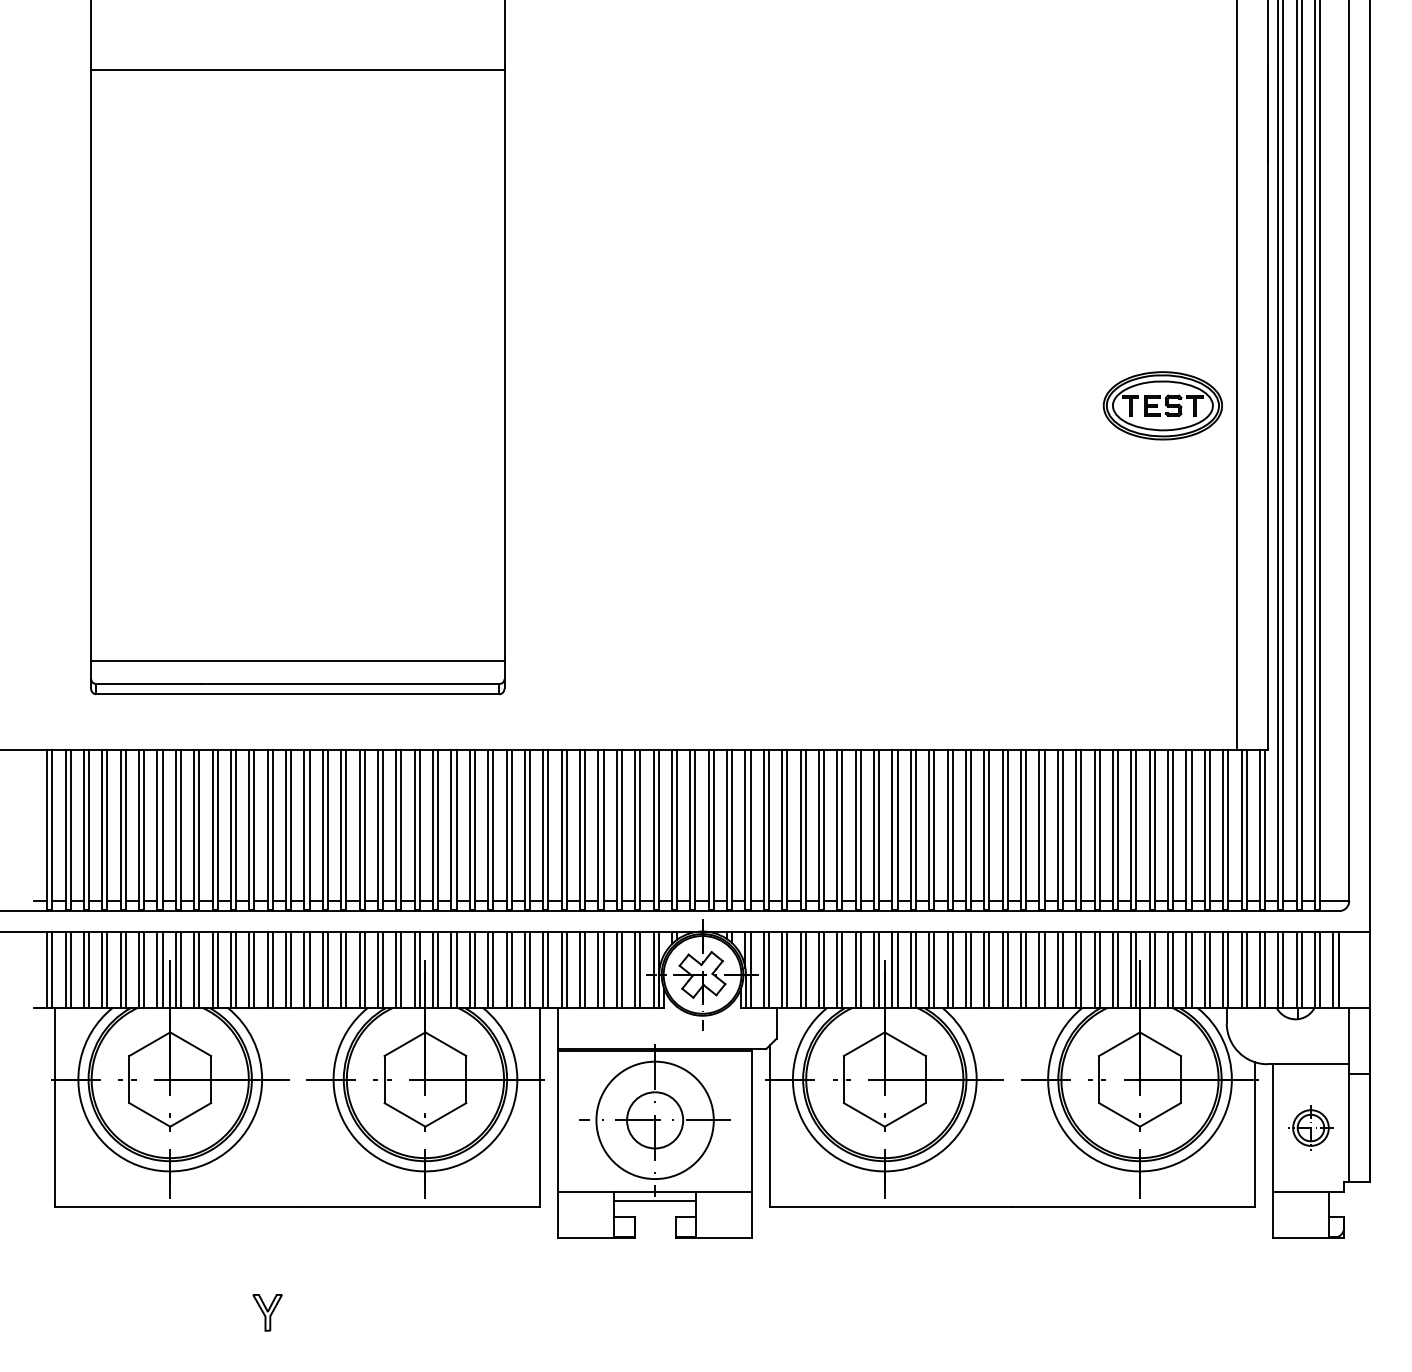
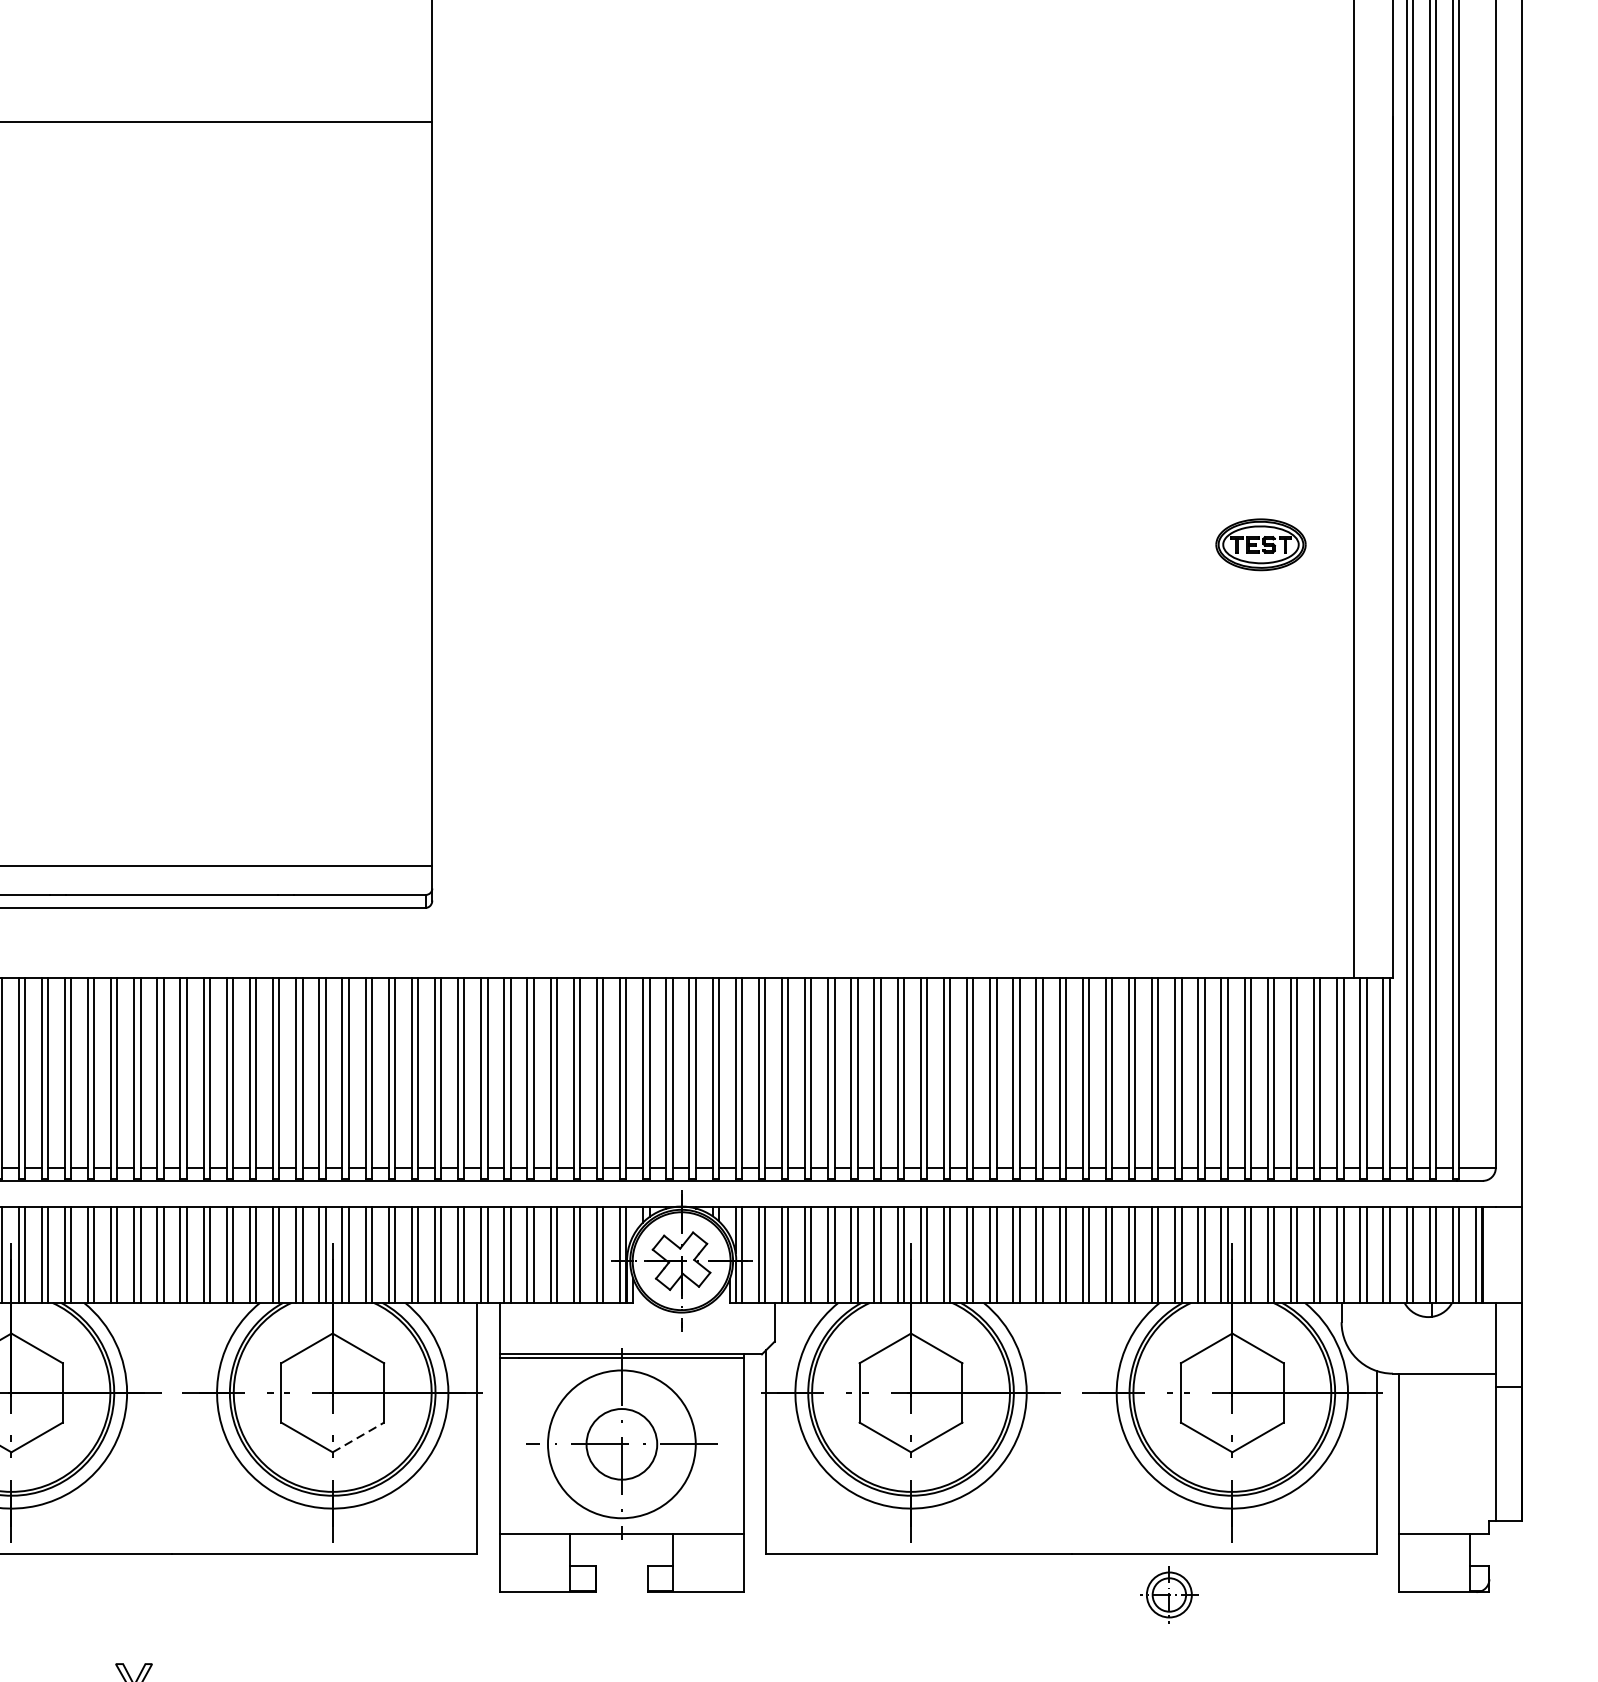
part: (1162, 405) -> (1260, 544), size x0.6
line: (445, 1114) -> (357, 1436), solid -> dashed
part: (1310, 1127) -> (1168, 1594), moved
line: (654, 1201) -> (621, 1546), removed

